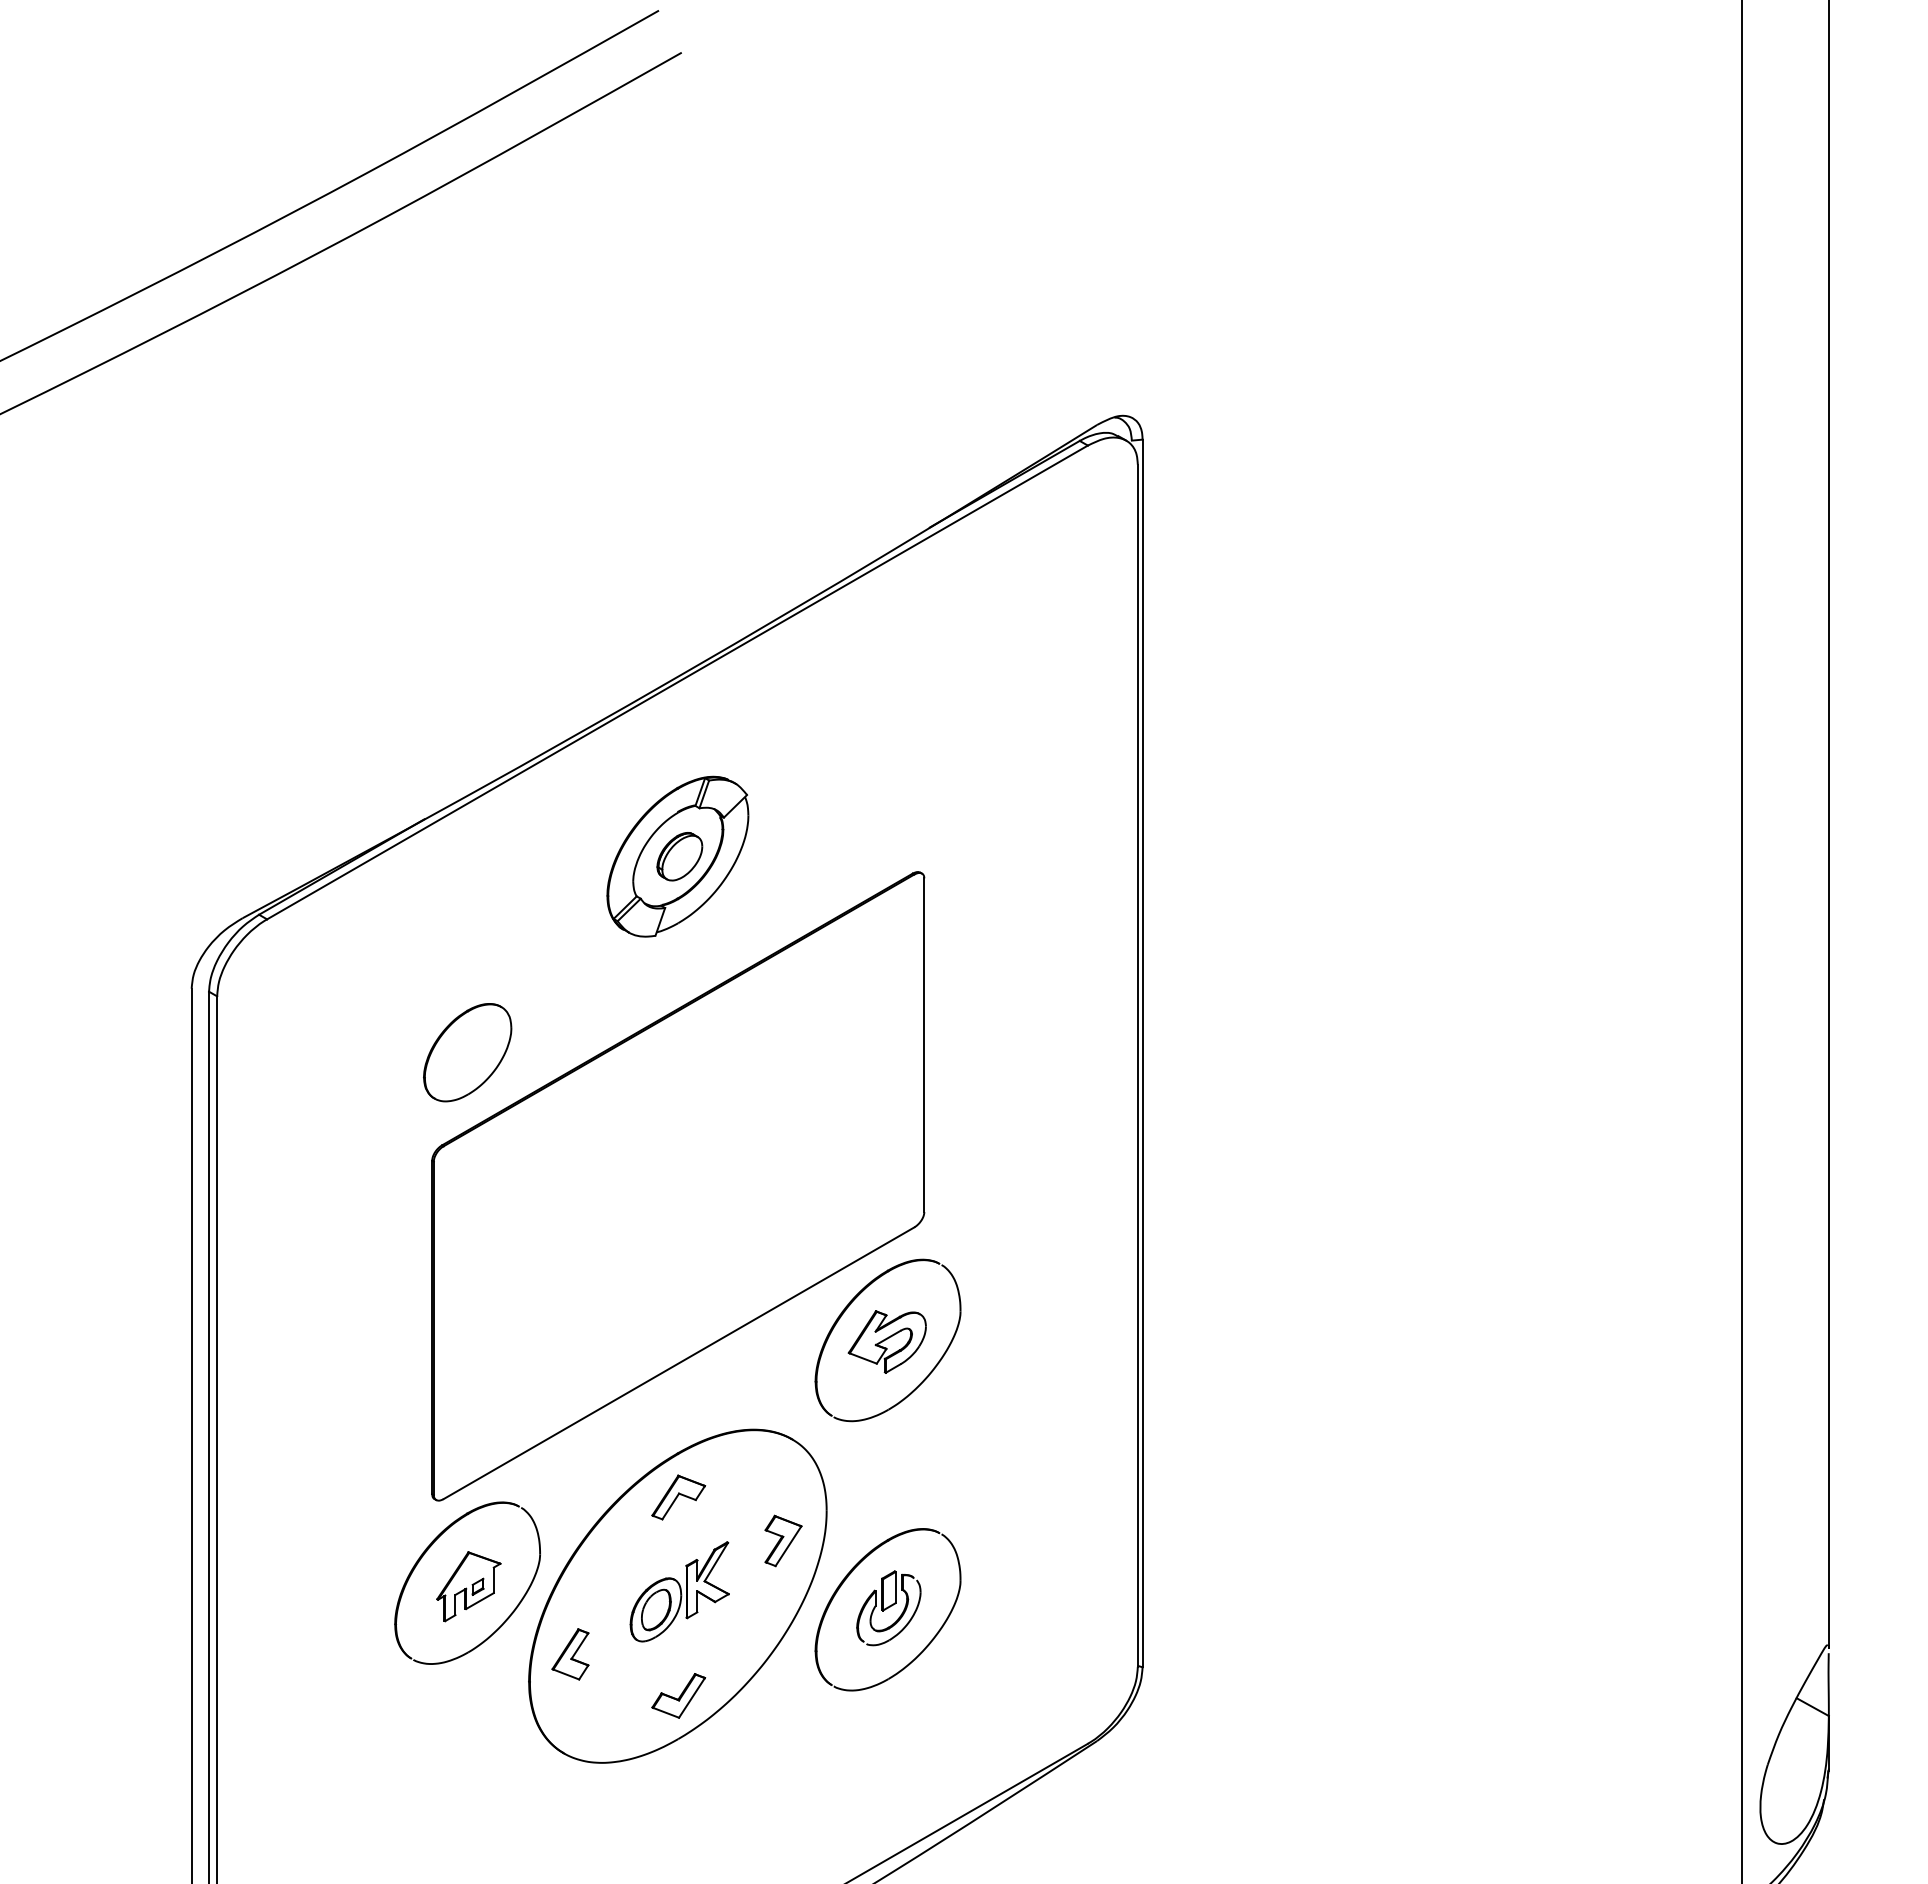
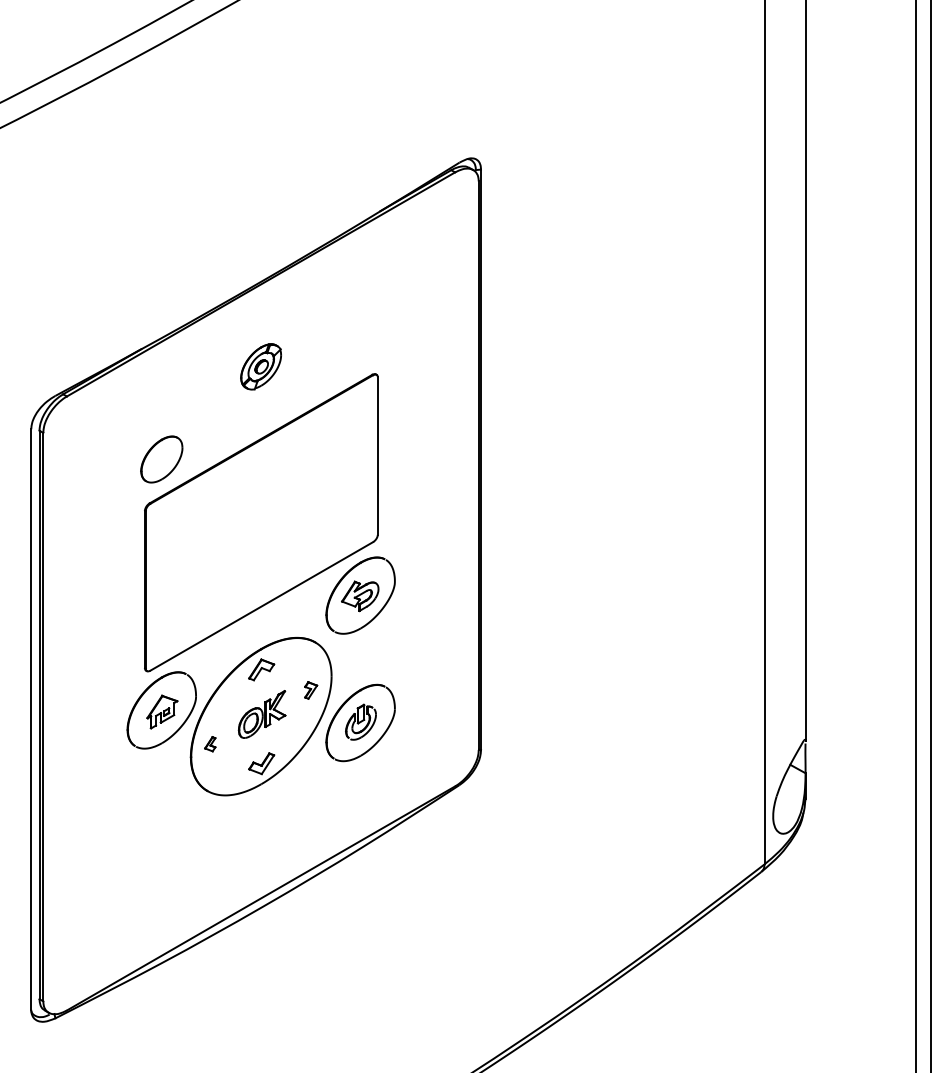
part: (676, 855) -> (260, 366), size x0.6
part: (782, 1541) -> (310, 690), size x0.7
part: (568, 1655) -> (209, 744), size x0.6

